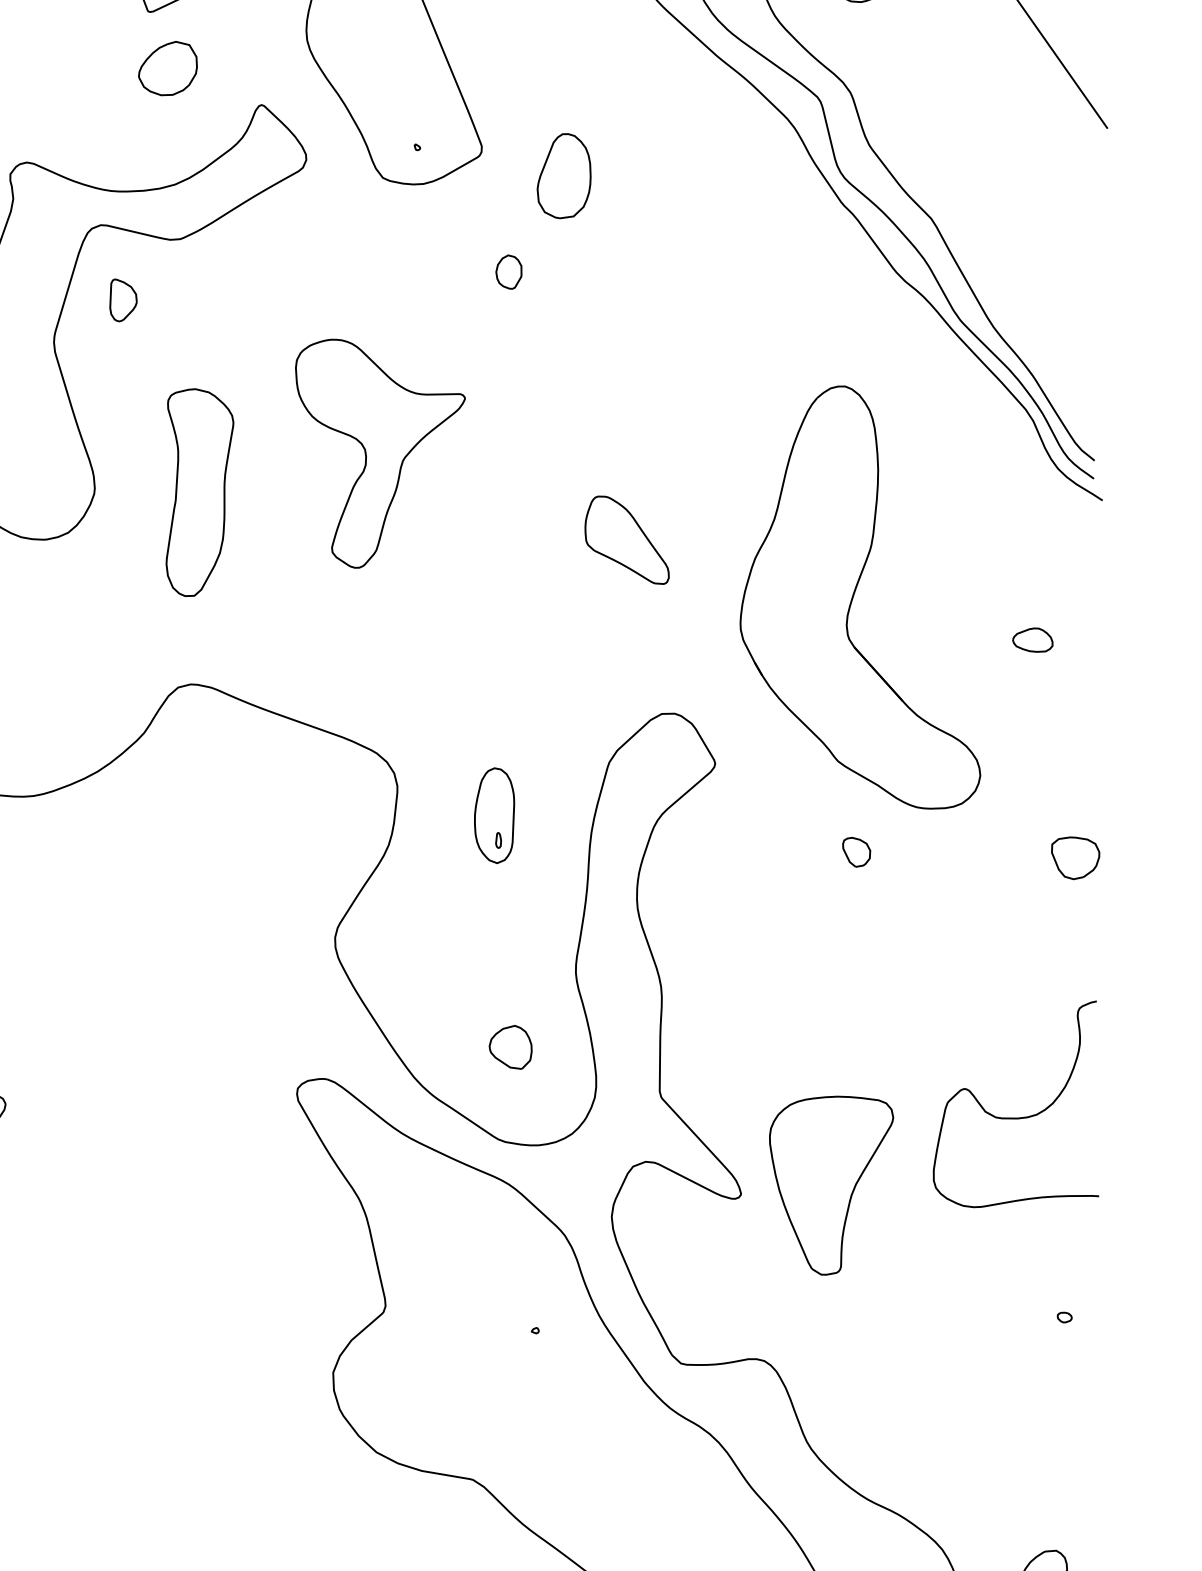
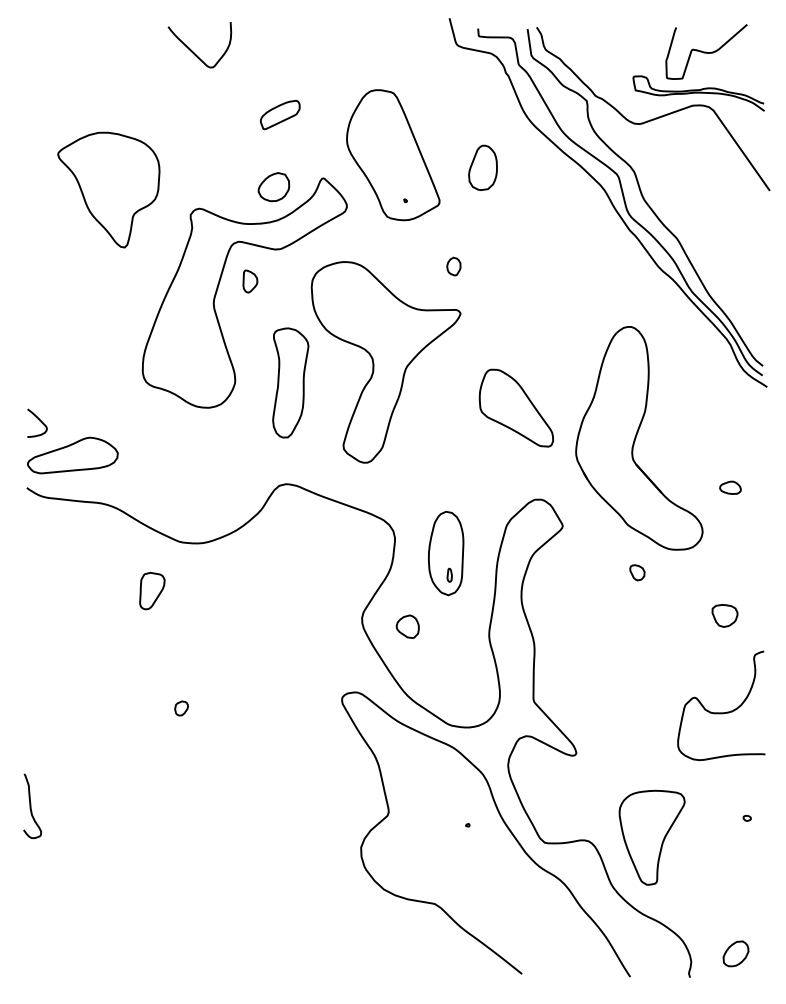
part: (167, 69) -> (273, 187), moved
part: (563, 175) -> (482, 167), moved
part: (379, 453) -> (385, 362), size x1.67
part: (625, 539) -> (515, 407), size x1.67
part: (1033, 639) -> (730, 487), moved
part: (494, 815) -> (446, 553), size x1.67
part: (1074, 857) -> (724, 615), moved
part: (510, 1046) -> (407, 626), moved
part: (830, 1185) -> (651, 837), moved

